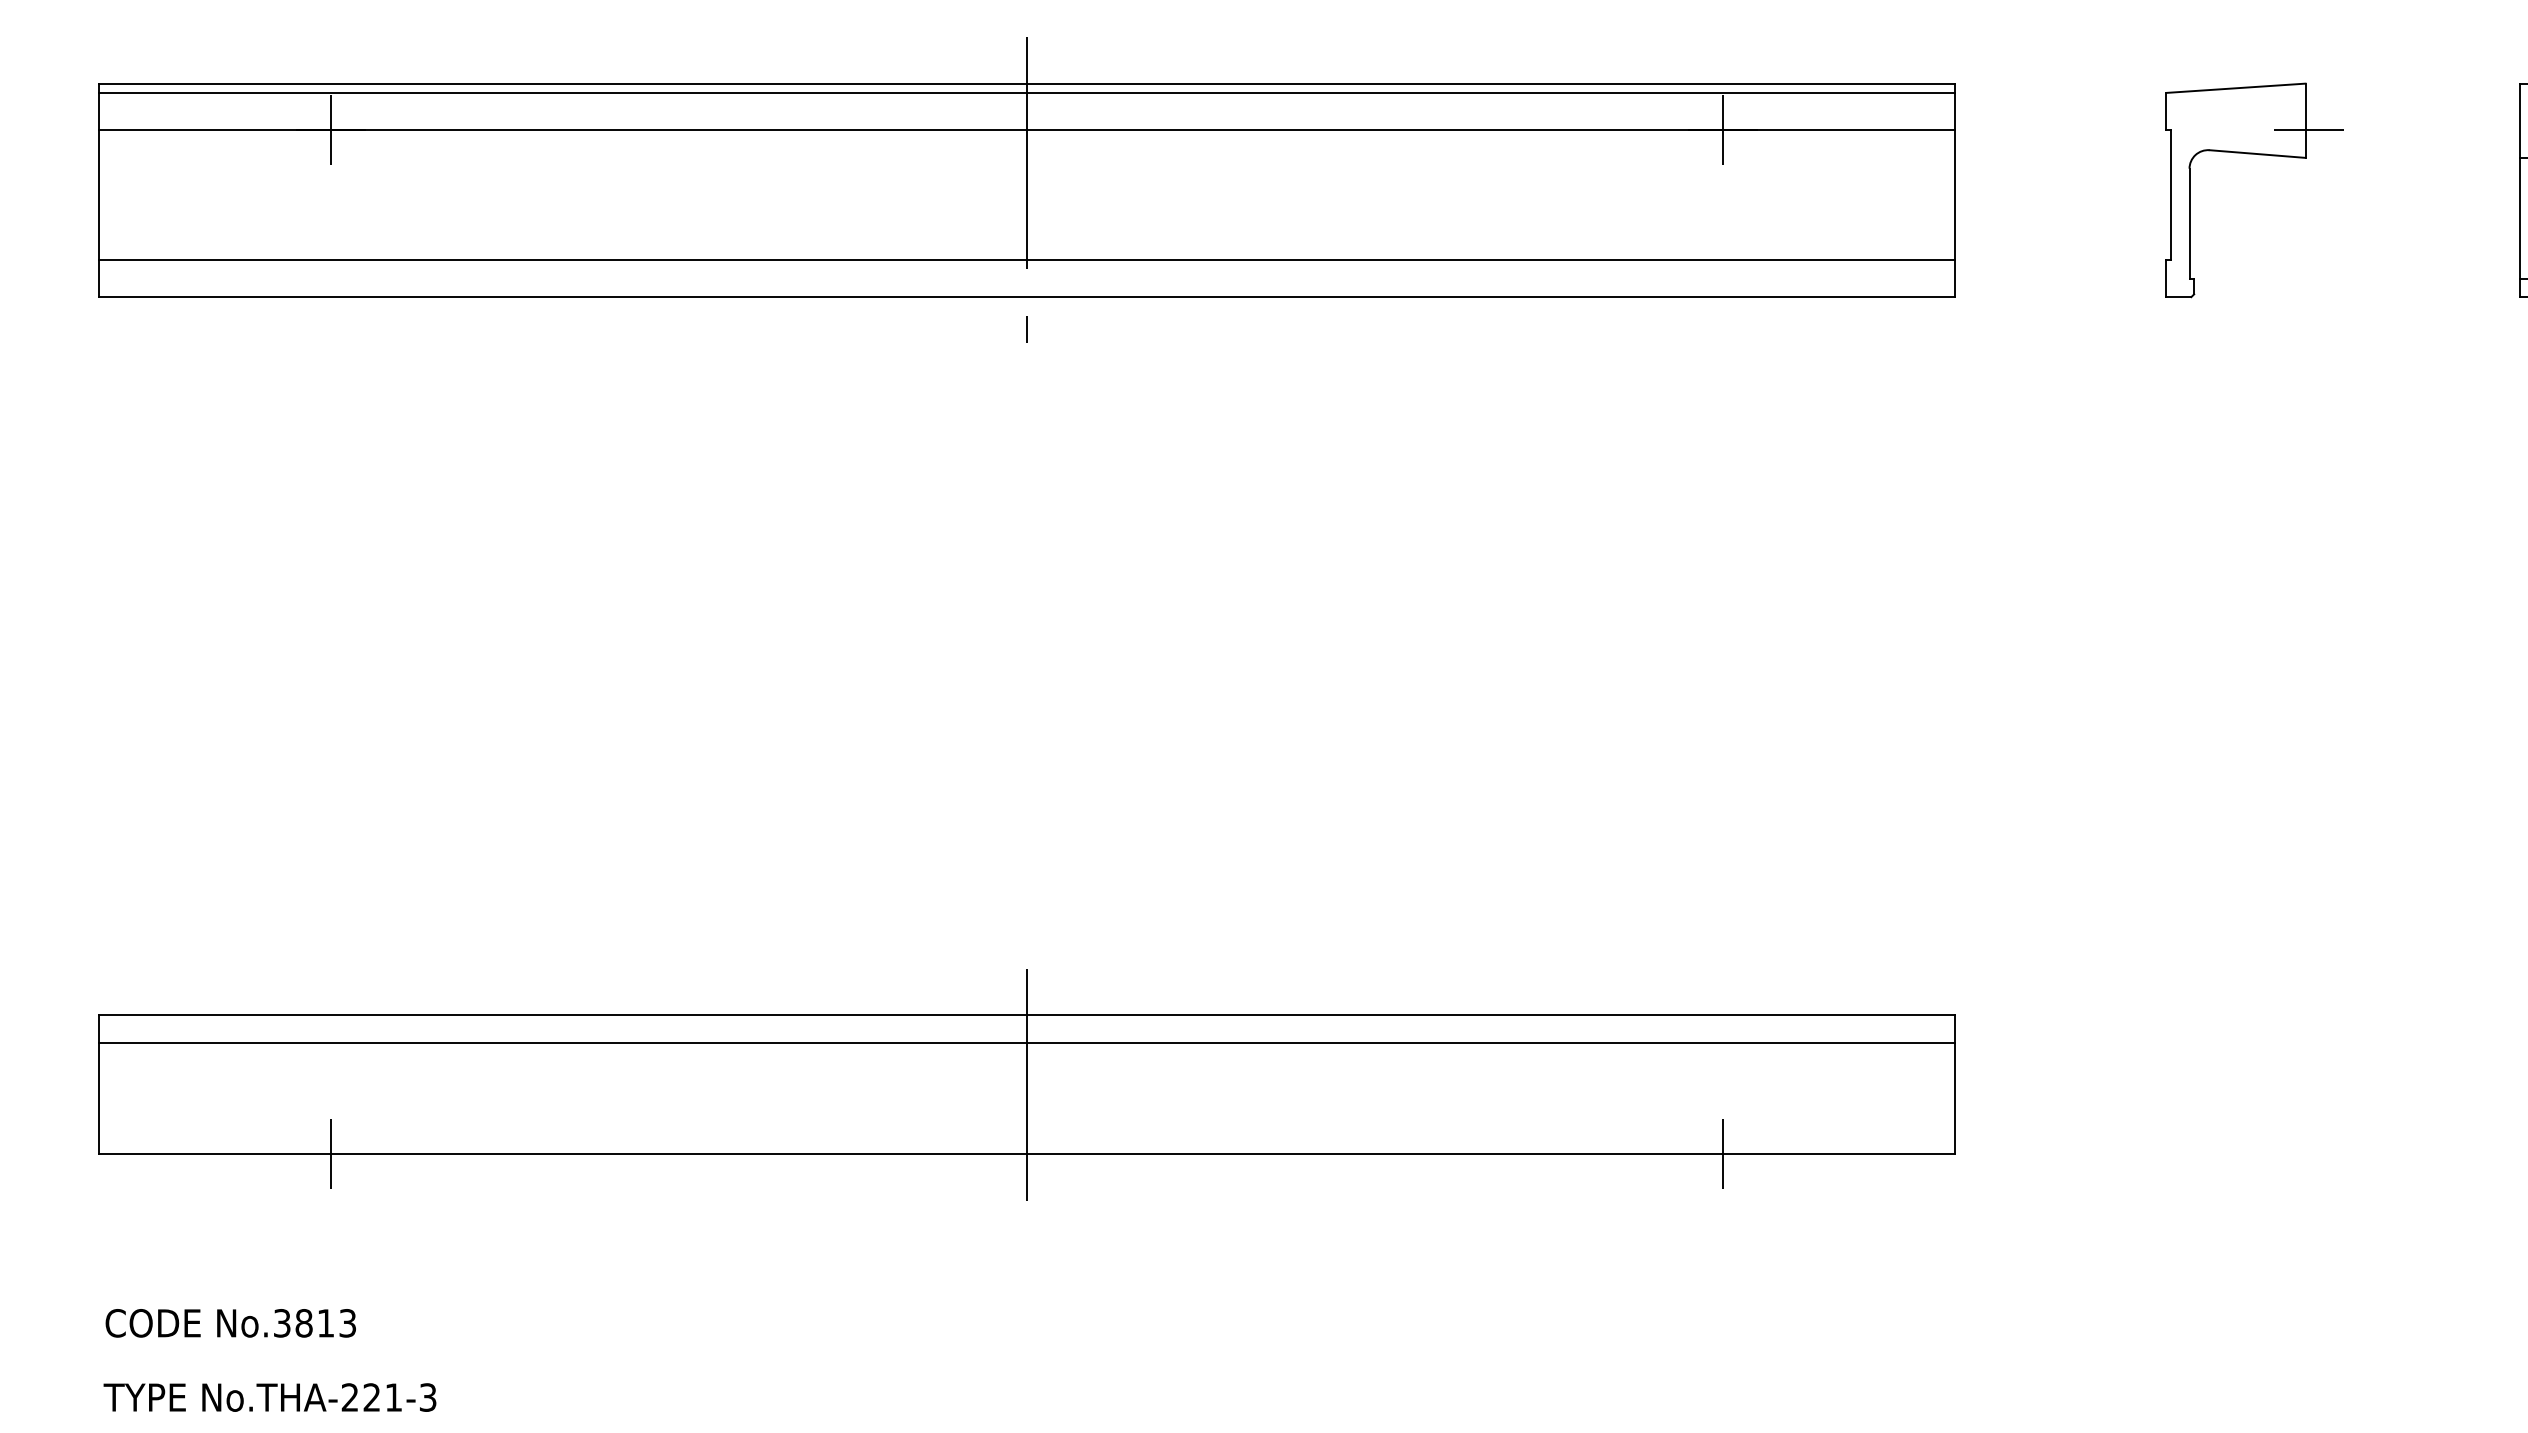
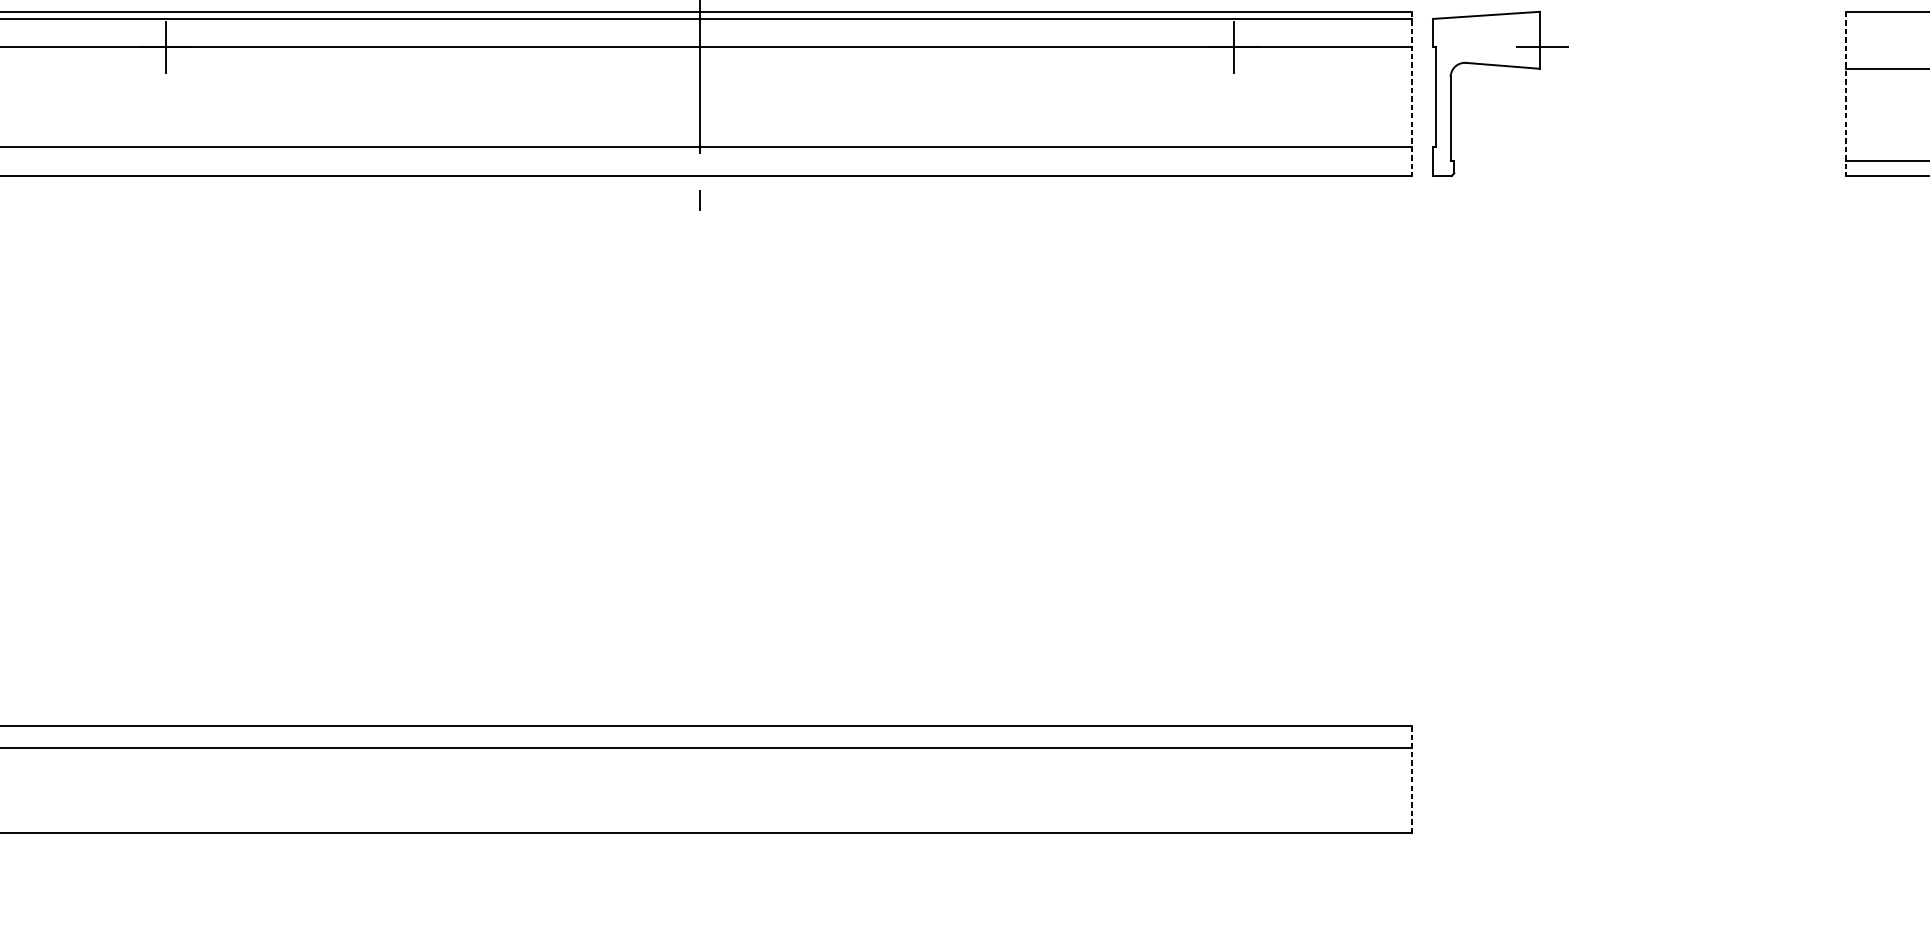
part: (2259, 155) -> (1504, 66), moved
line: (1954, 190) -> (1411, 93), solid -> dashed
line: (2520, 190) -> (1845, 93), solid -> dashed
line: (1026, 1084) -> (699, 779), removed
line: (1954, 1084) -> (1411, 779), solid -> dashed
line: (330, 1153) -> (165, 832), removed
line: (1722, 1153) -> (1233, 832), removed

